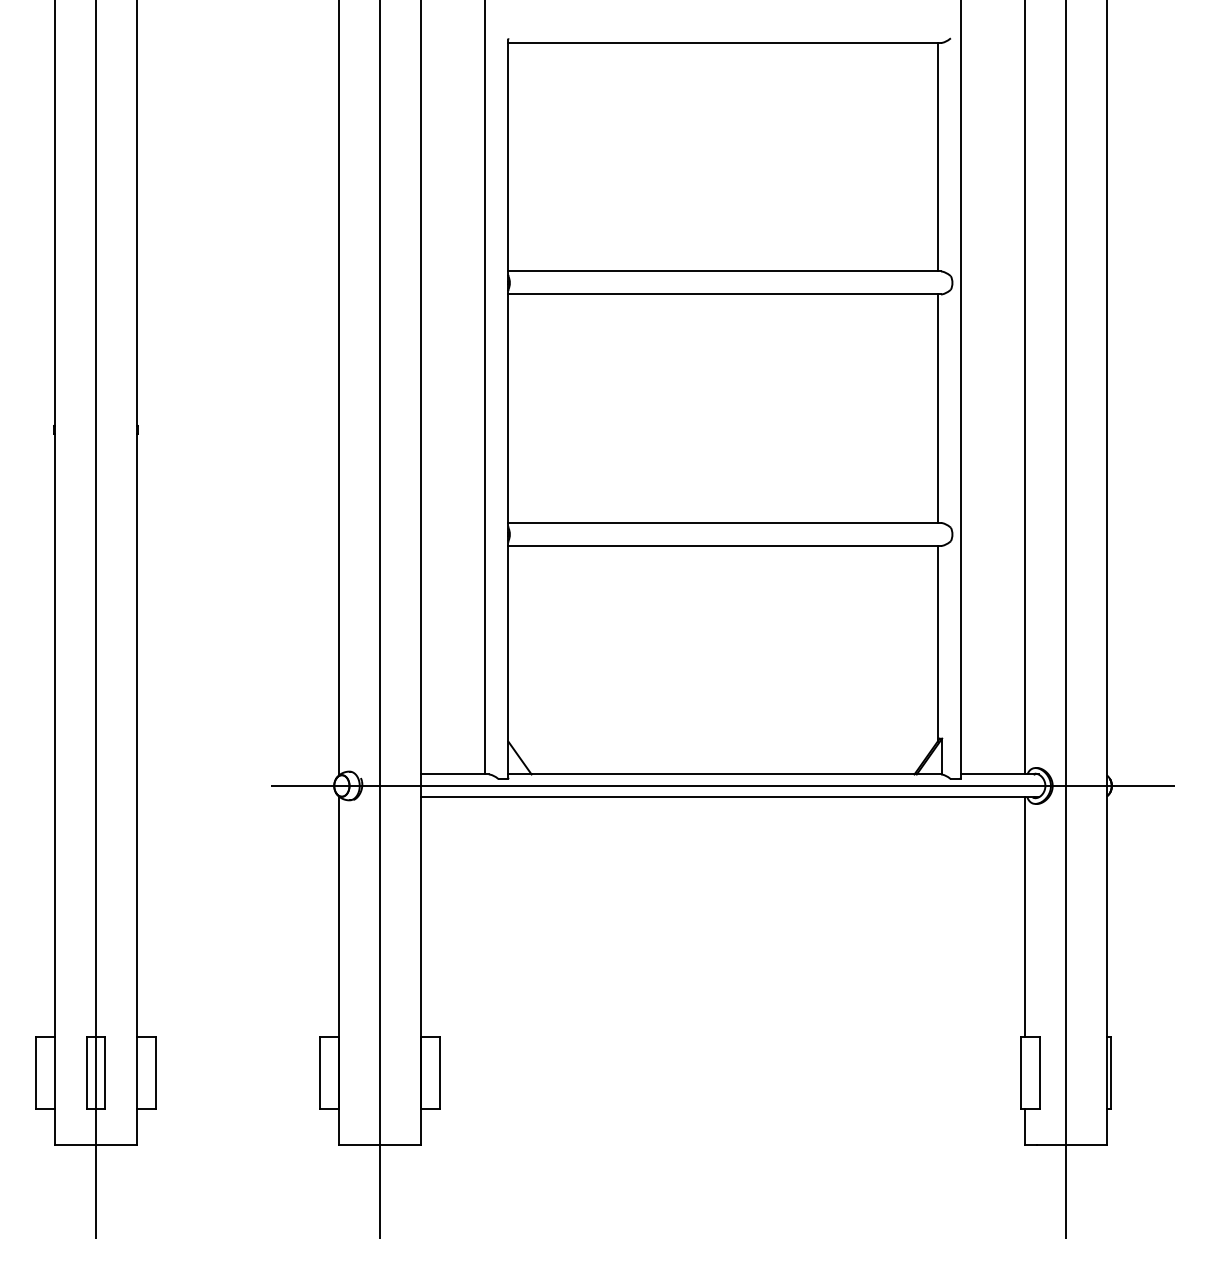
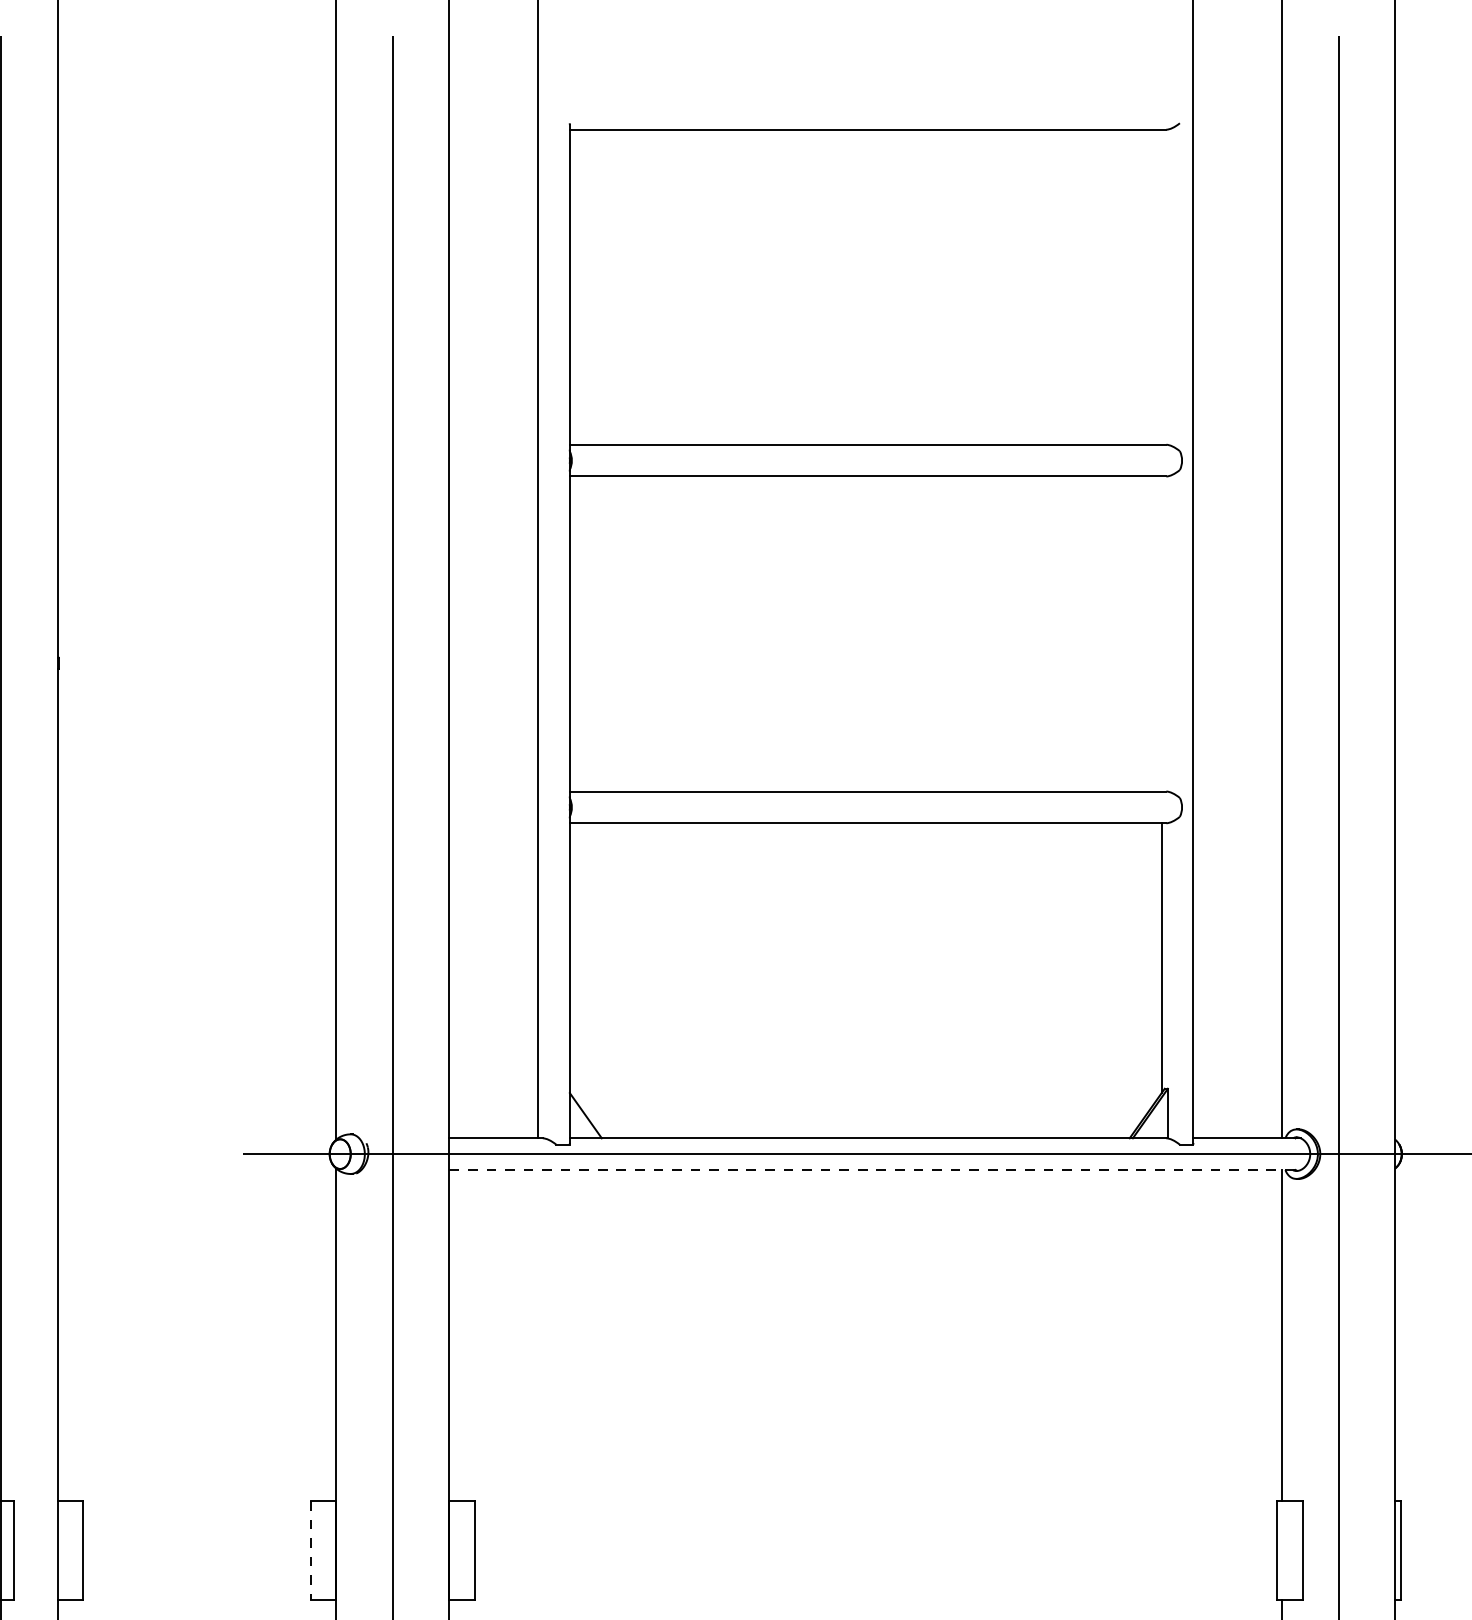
line: (937, 156) -> (1161, 286), removed
line: (937, 408) -> (1161, 633), removed
line: (729, 797) -> (874, 1170), solid -> dashed
line: (320, 1073) -> (310, 1550), solid -> dashed

